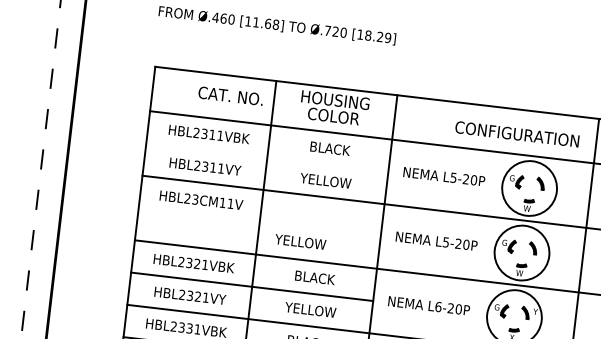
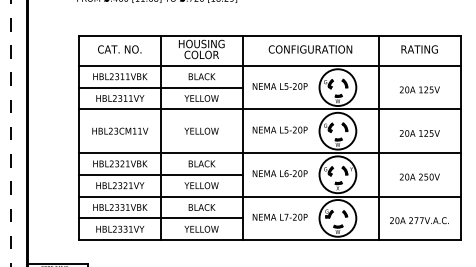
text: (230, 96) -> (119, 49), moved
text: (517, 134) -> (310, 49), moved
line: (266, 157) -> (160, 87), added
text: (201, 199) -> (120, 130), moved
text: (300, 240) -> (201, 130), moved

